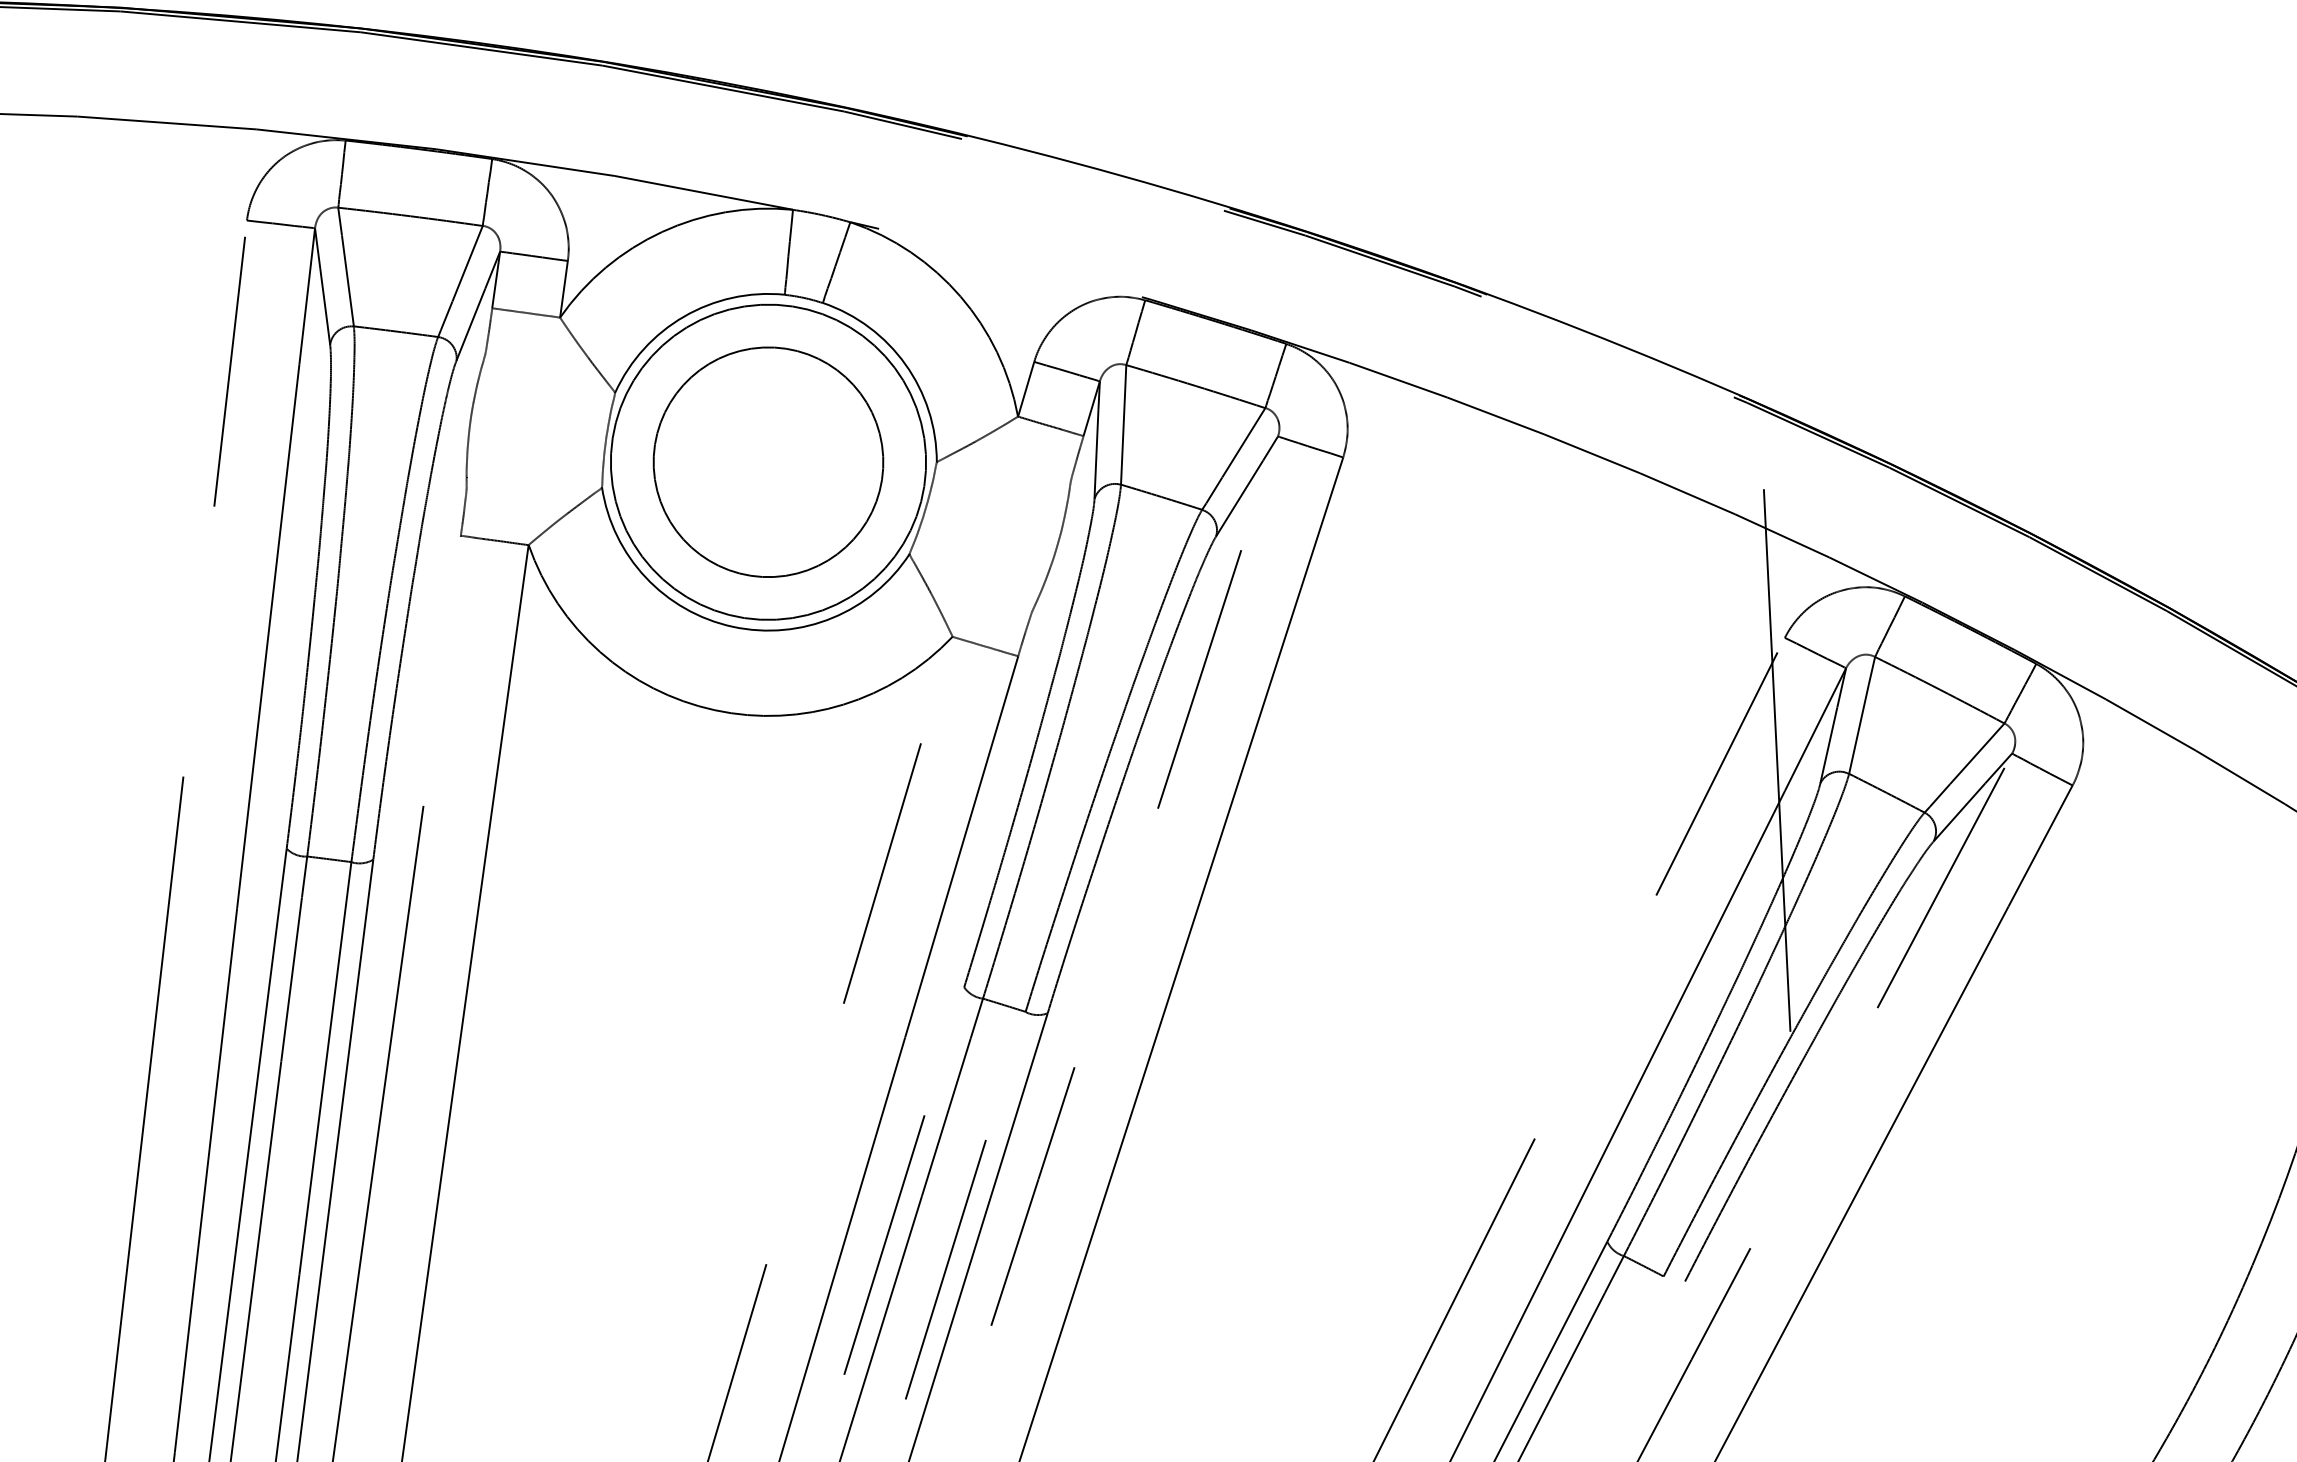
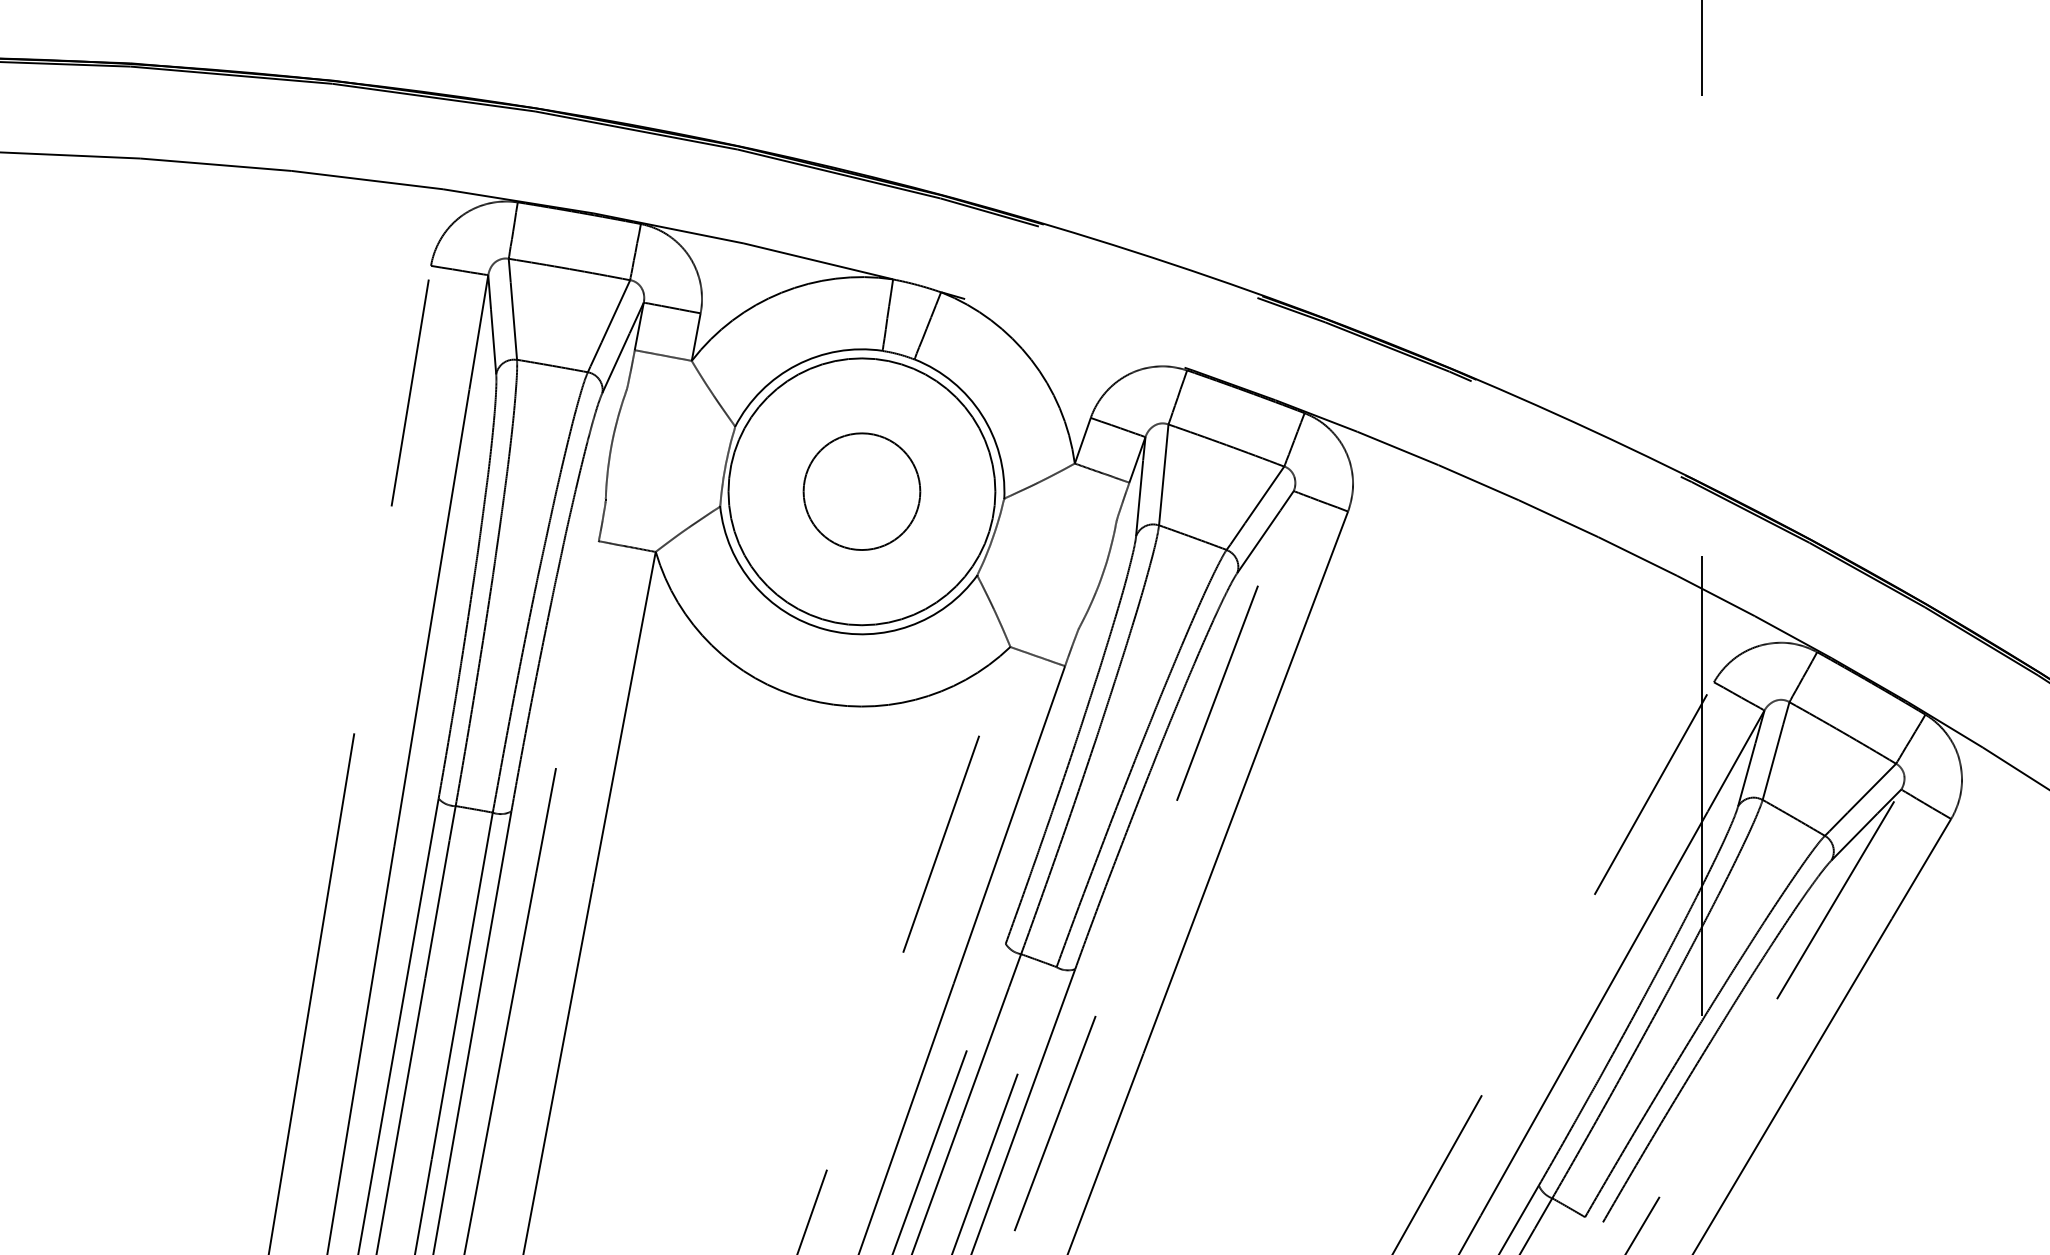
circle: (767, 461) -> (861, 491), size x0.6

